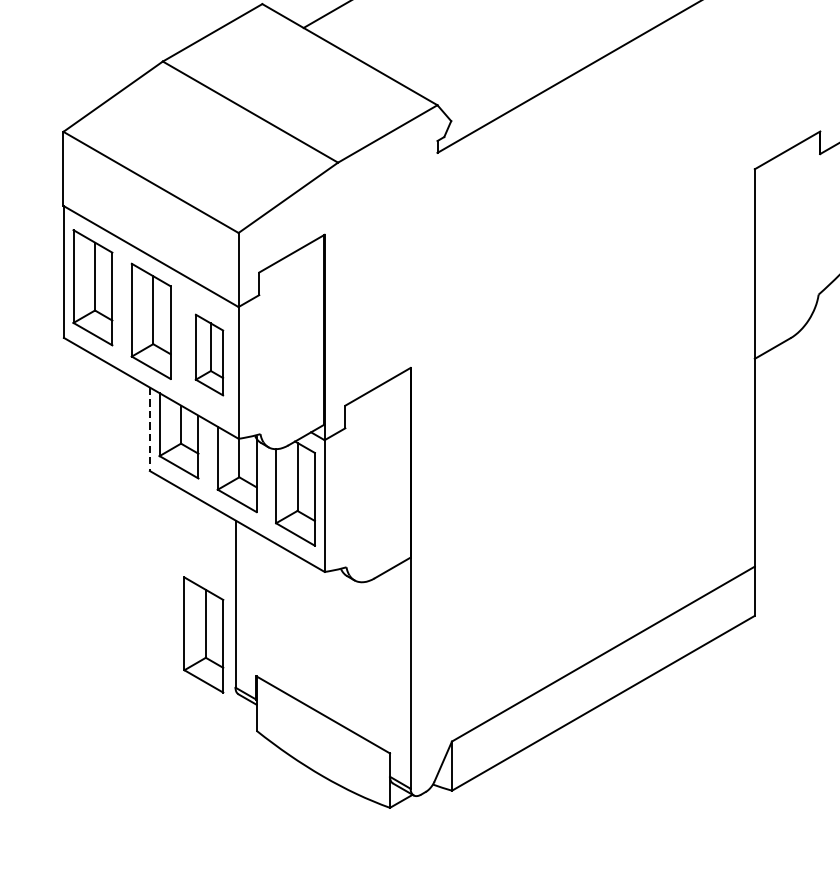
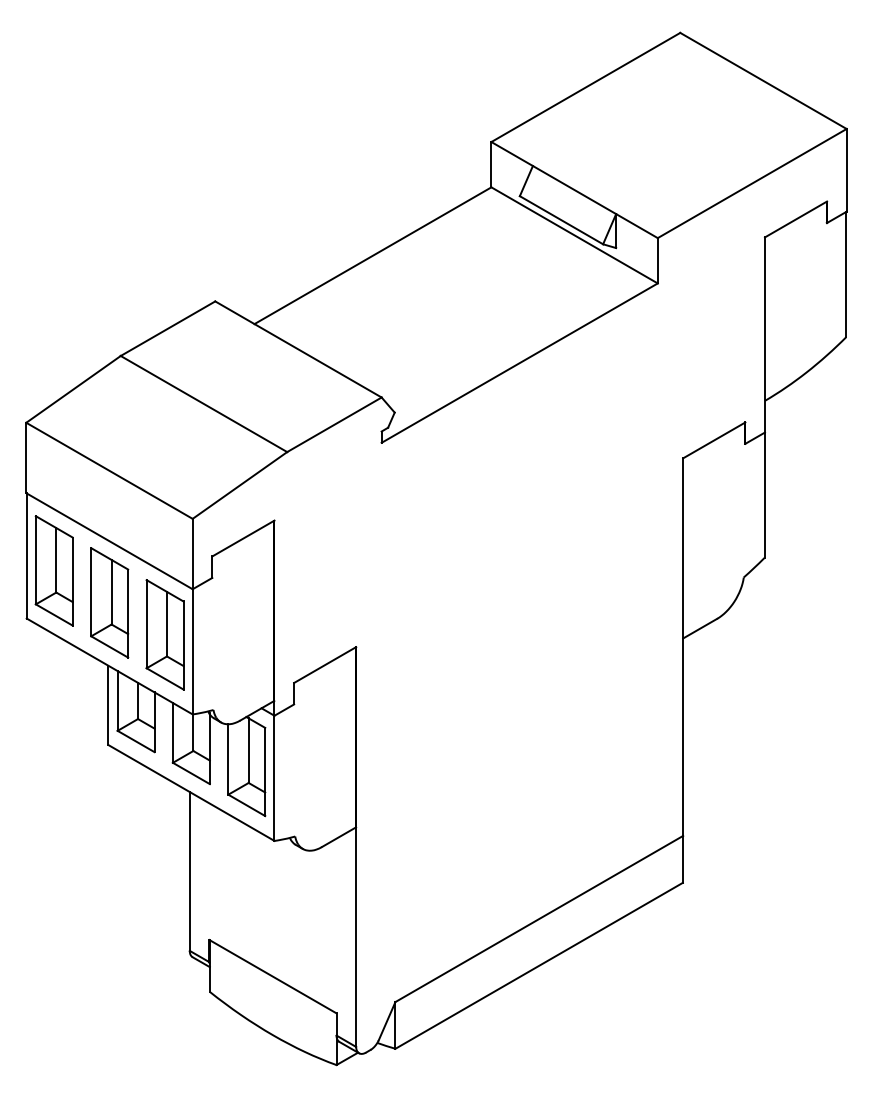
part: (208, 354) -> (164, 634), size x1.43
line: (149, 429) -> (108, 705), dashed -> solid
part: (203, 634) -> (159, 900), removed

